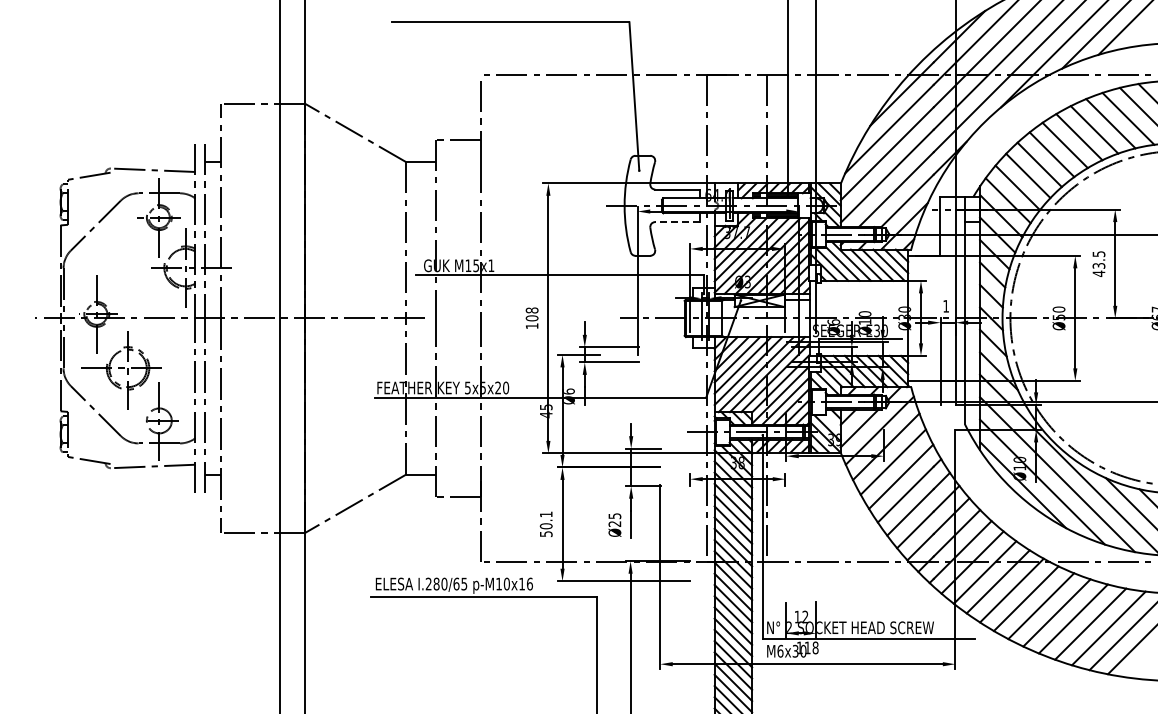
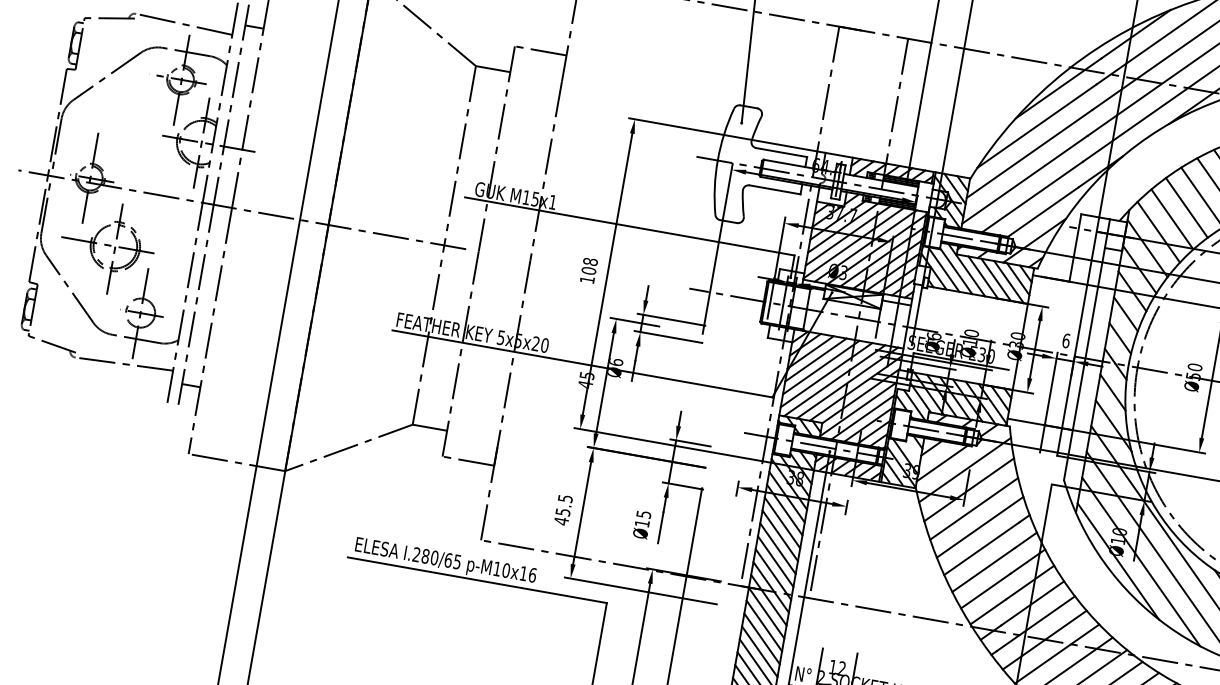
line: (676, 222) -> (773, 190), dashed -> solid
text: (946, 306) -> (1066, 341), 1 -> 6
text: (614, 523) -> (641, 522), Ø25 -> Ø15
text: (545, 524) -> (562, 510), 50.1 -> 45.5

